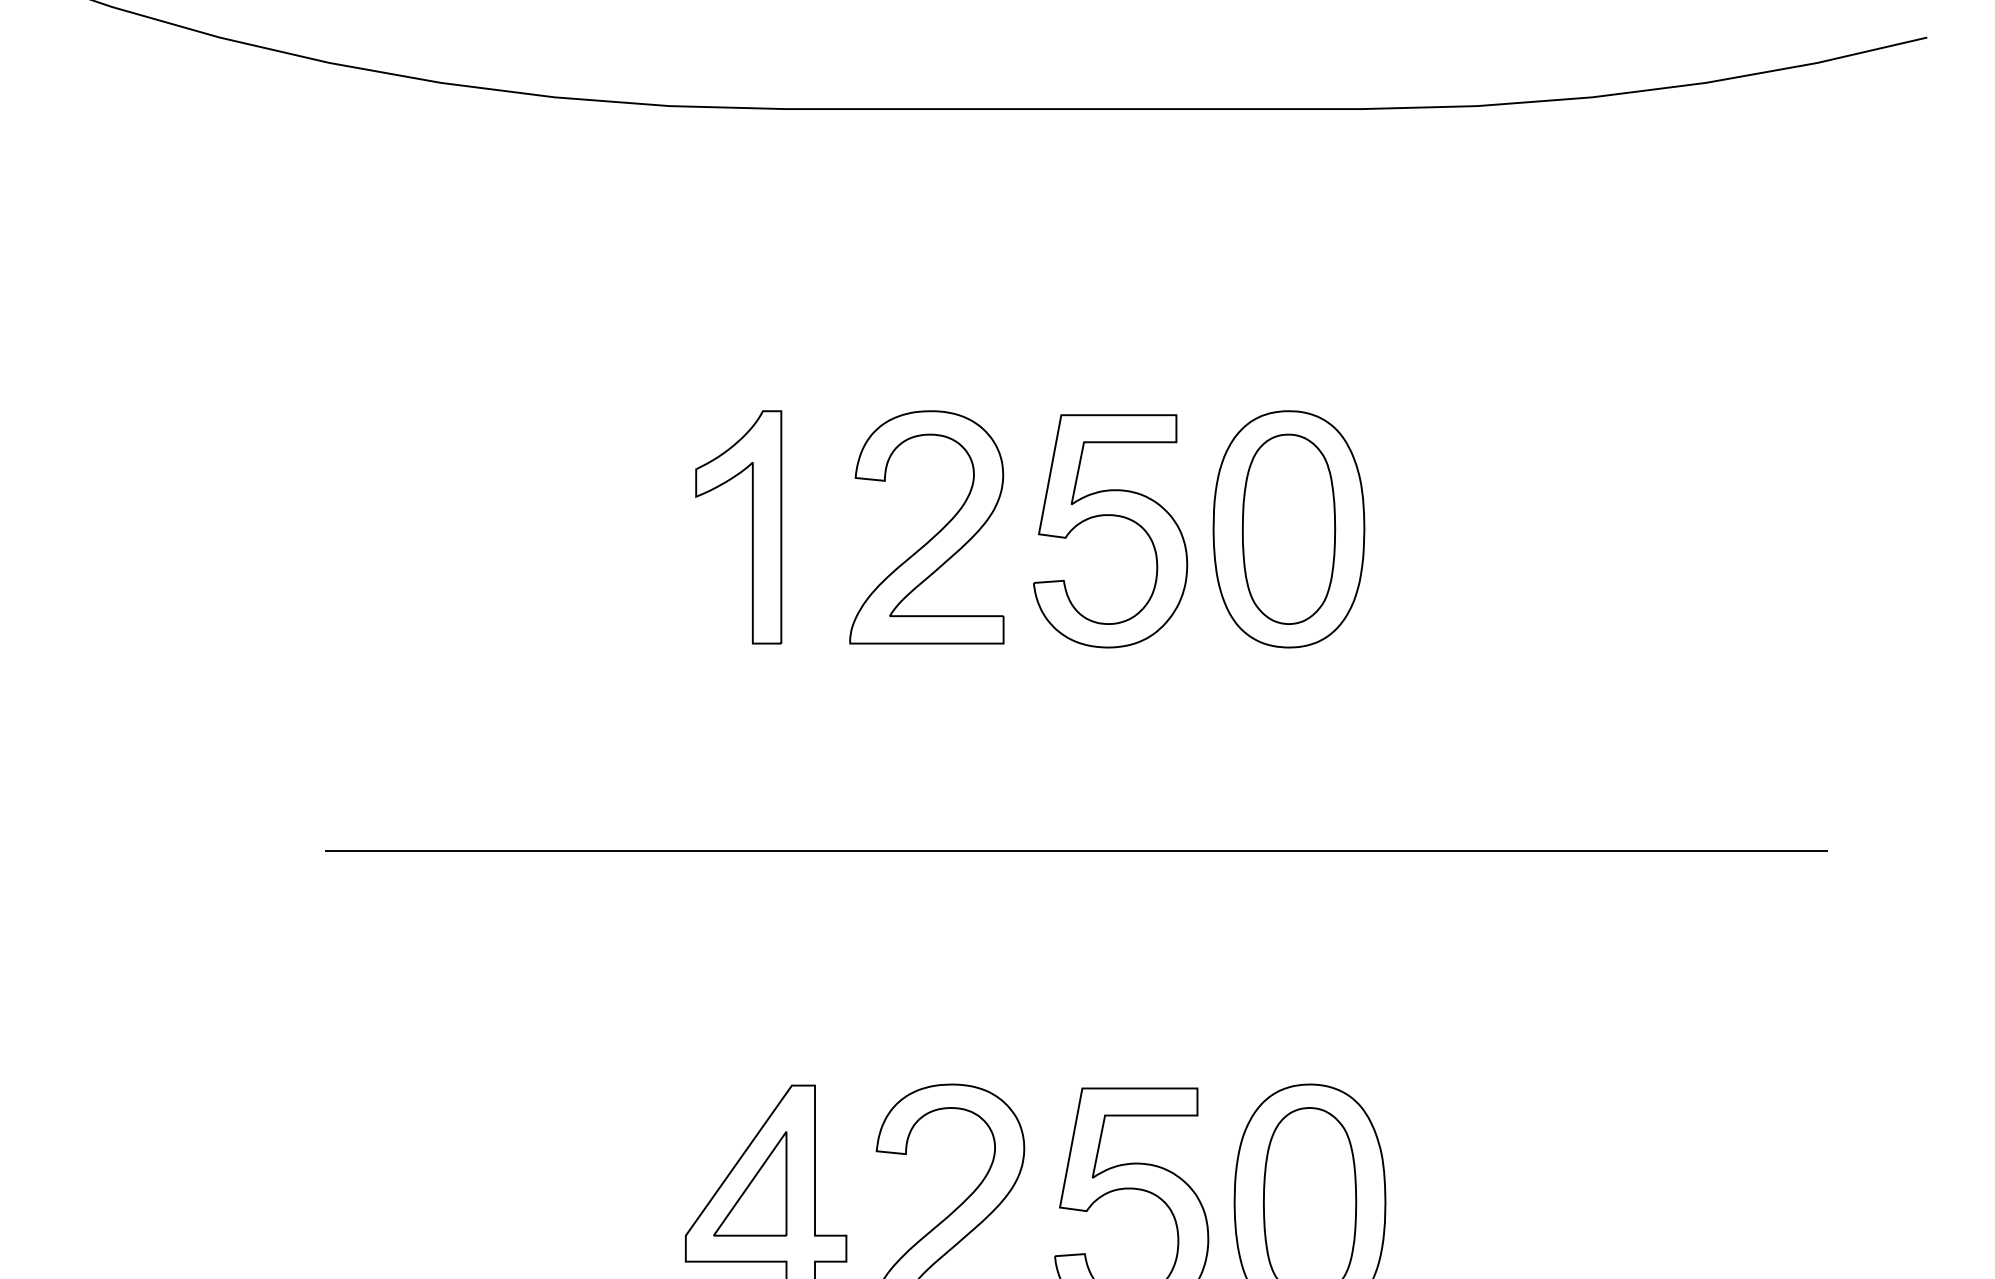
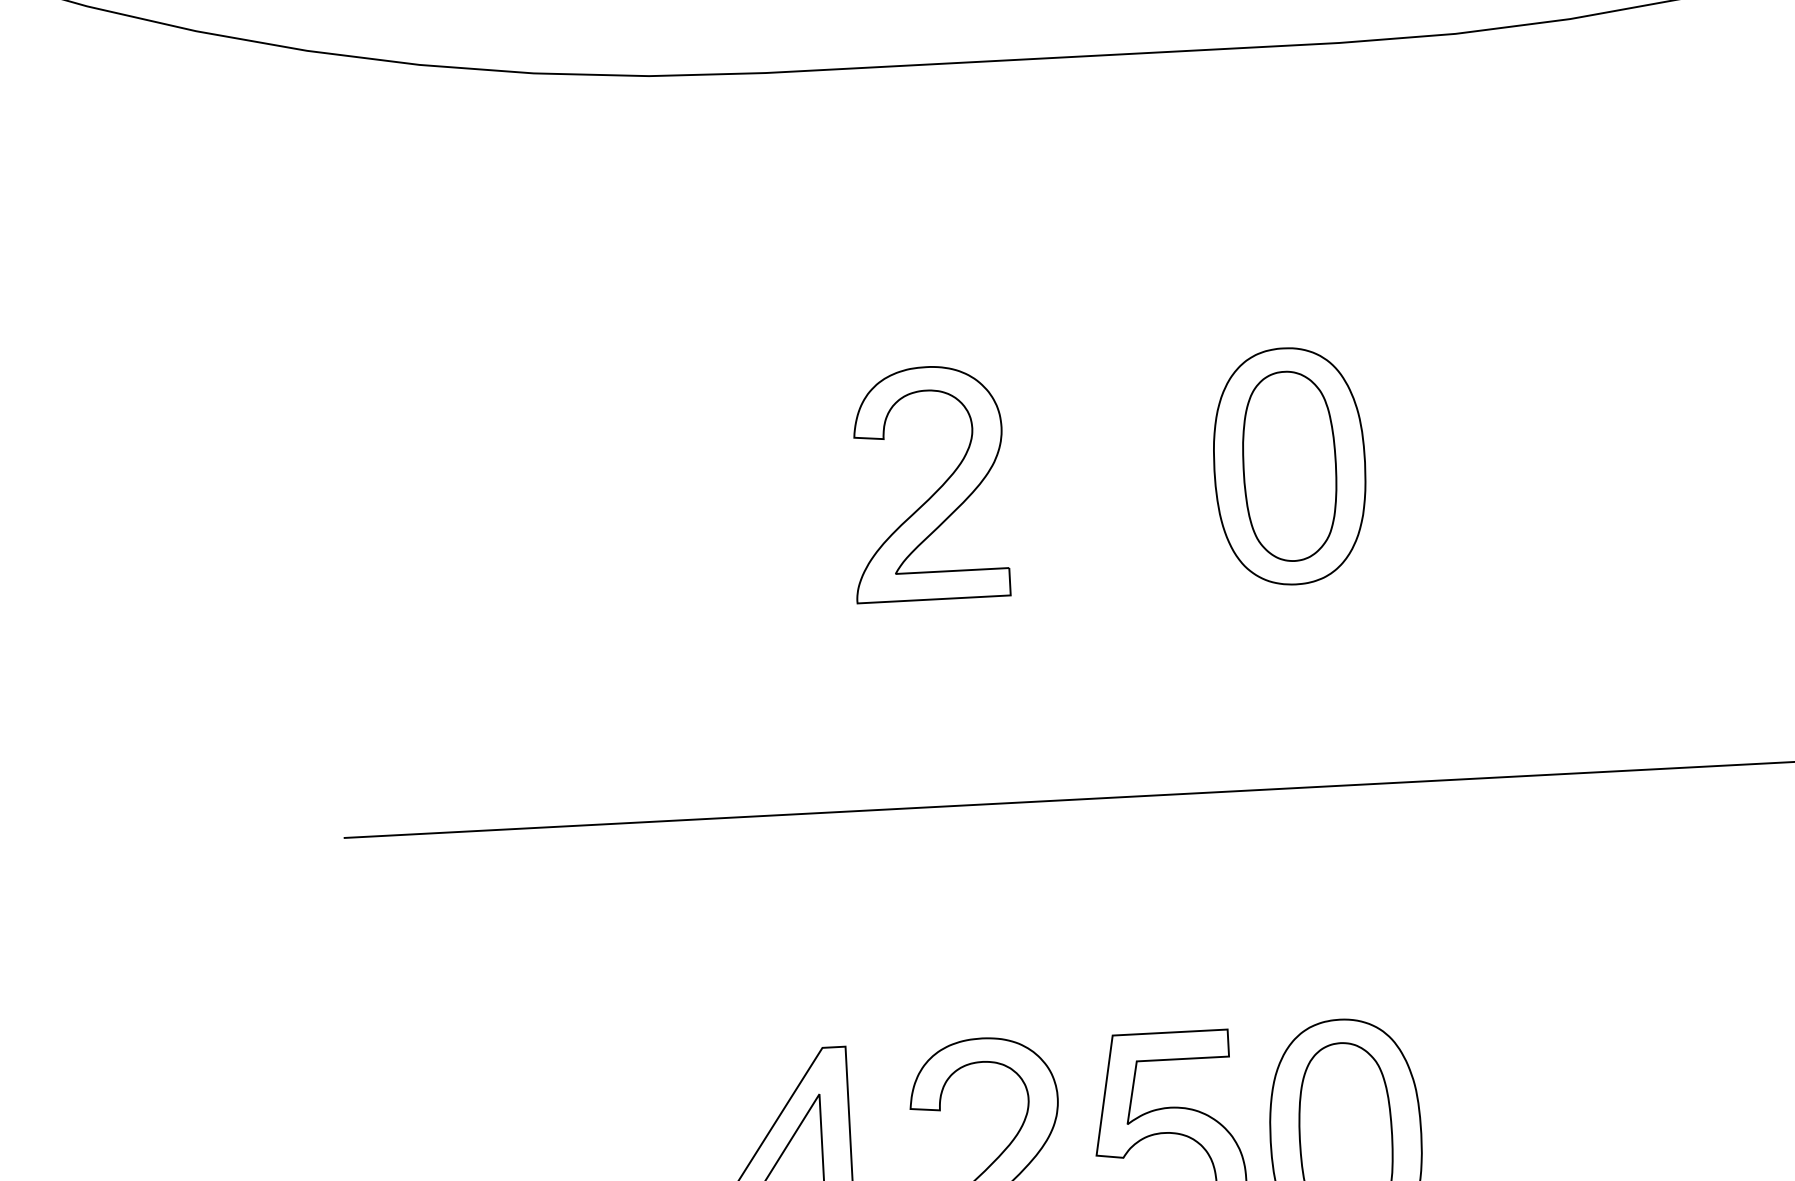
part: (1111, 516) -> (1111, 462), removed
part: (751, 527) -> (752, 492), removed

